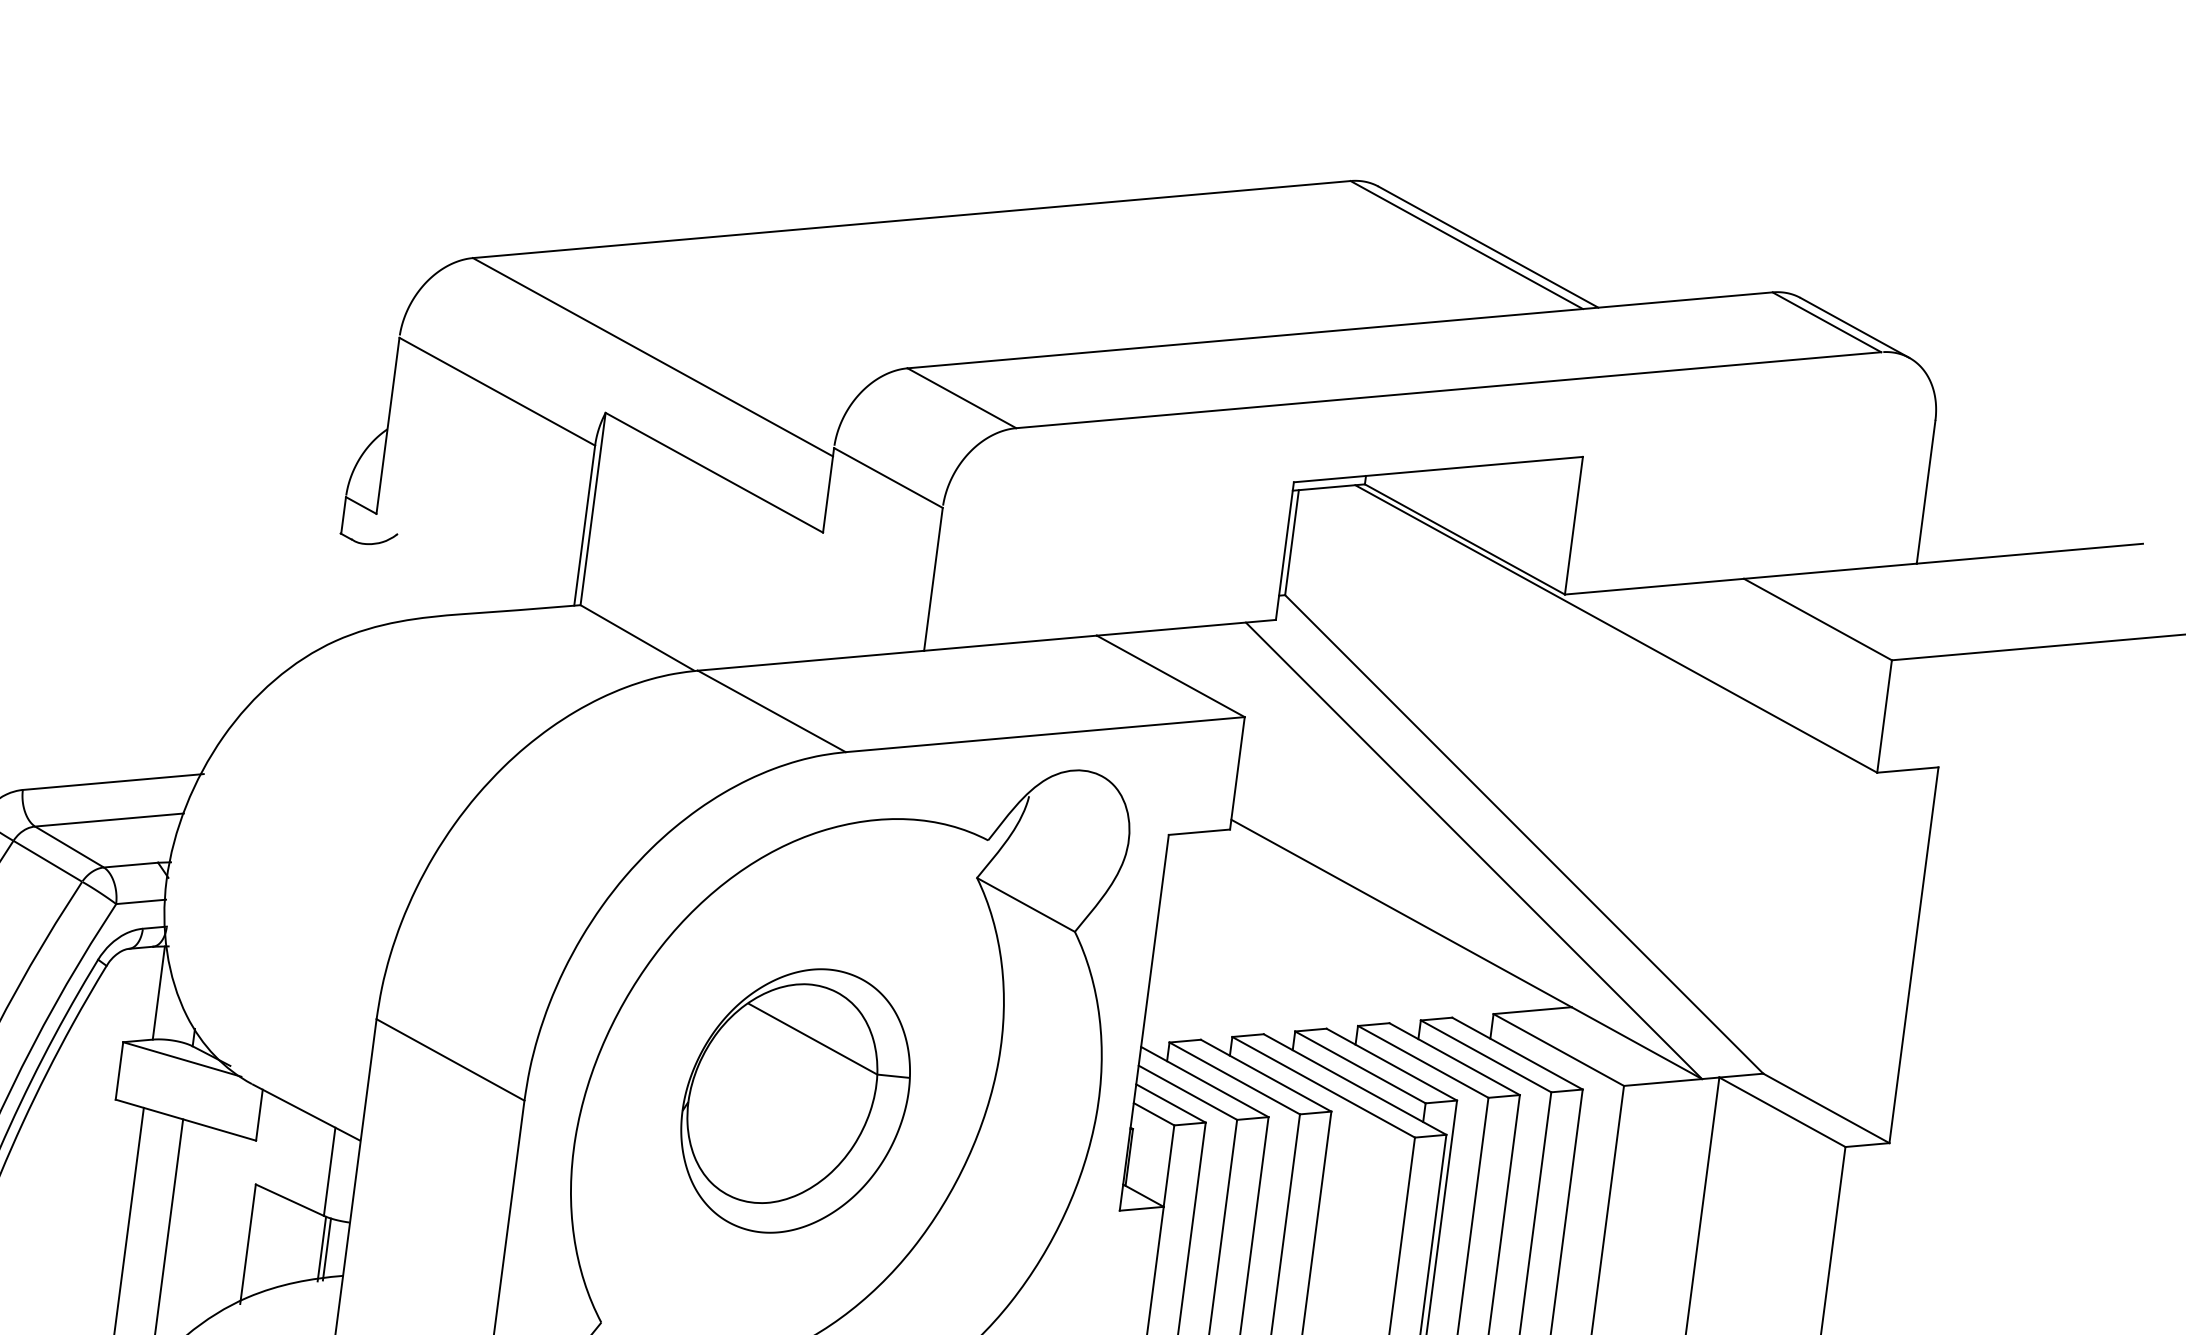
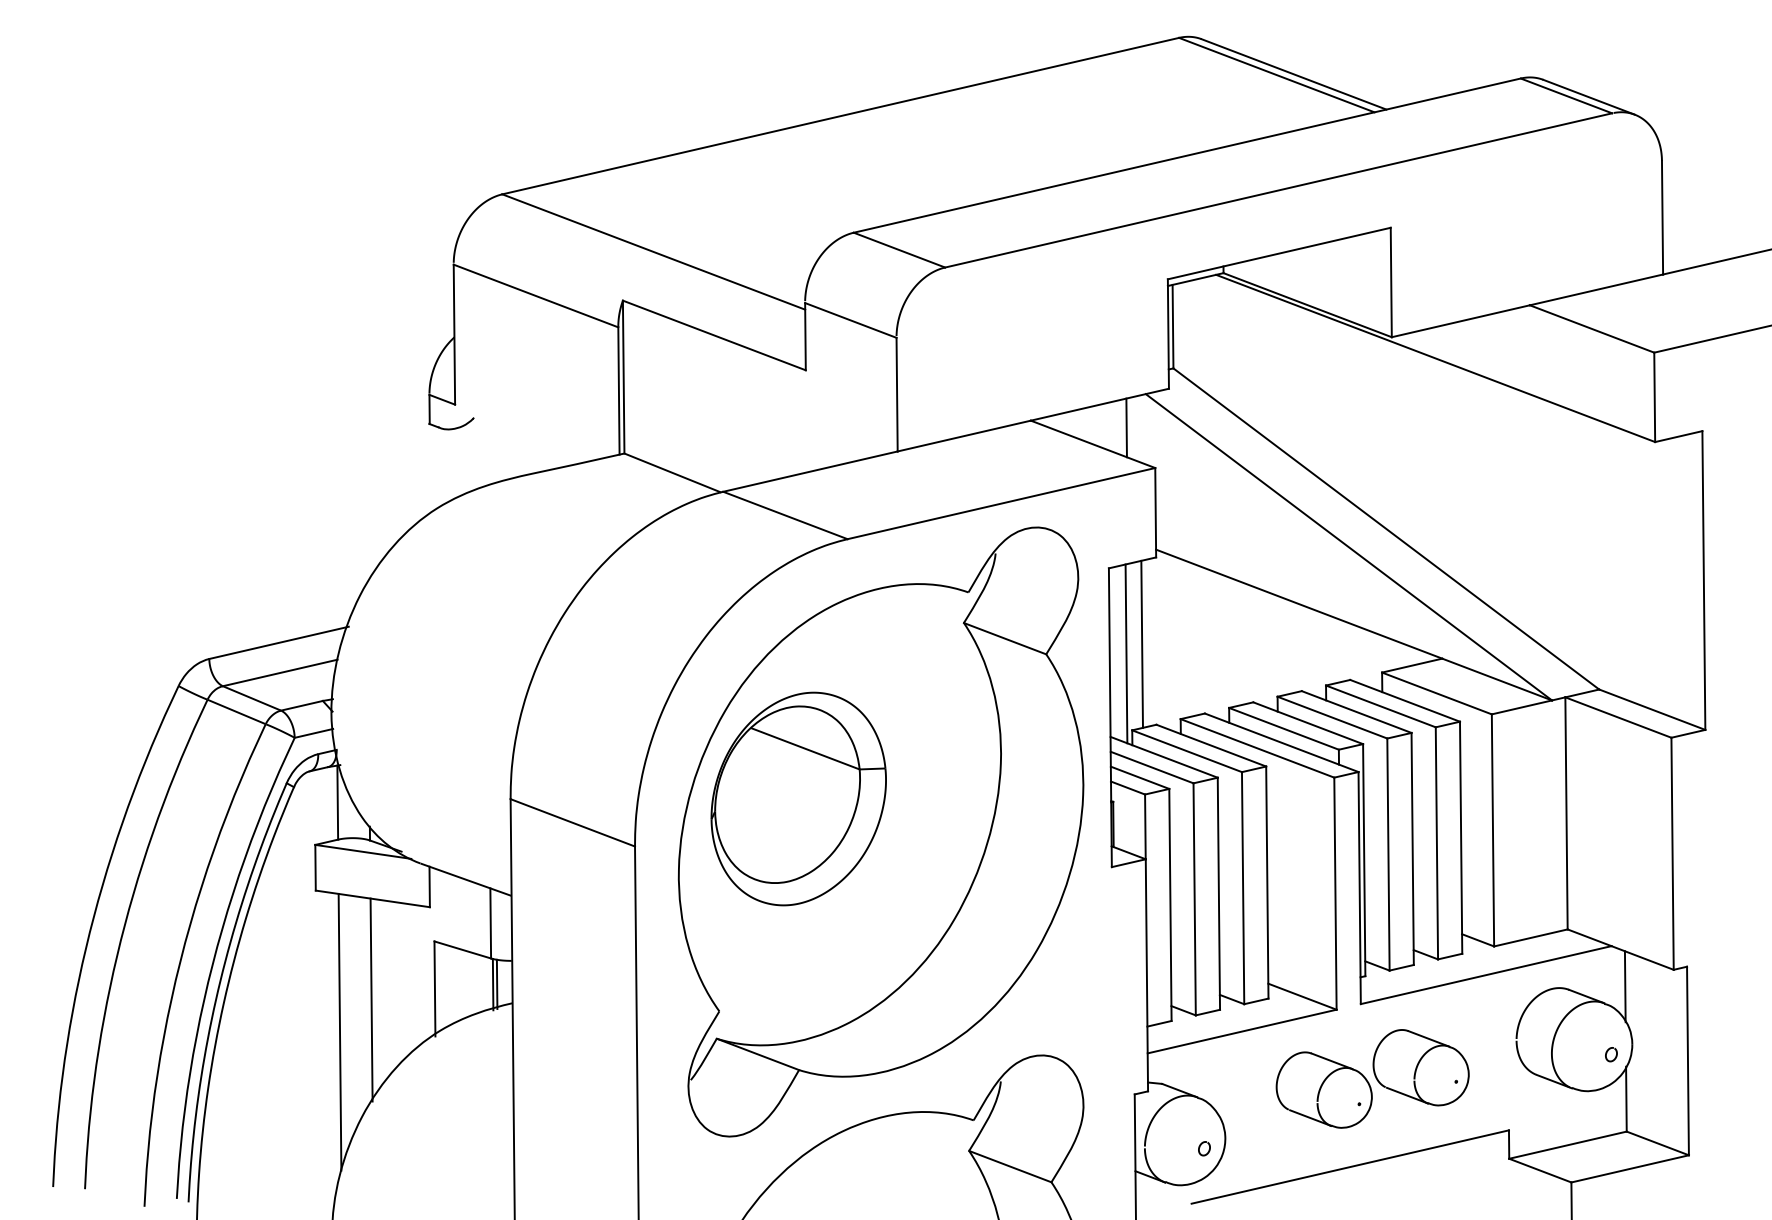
line: (1215, 661) -> (1126, 427), added
line: (1196, 935) -> (1141, 643), added
line: (1175, 944) -> (1126, 653), added
part: (795, 1100) -> (798, 798), moved

